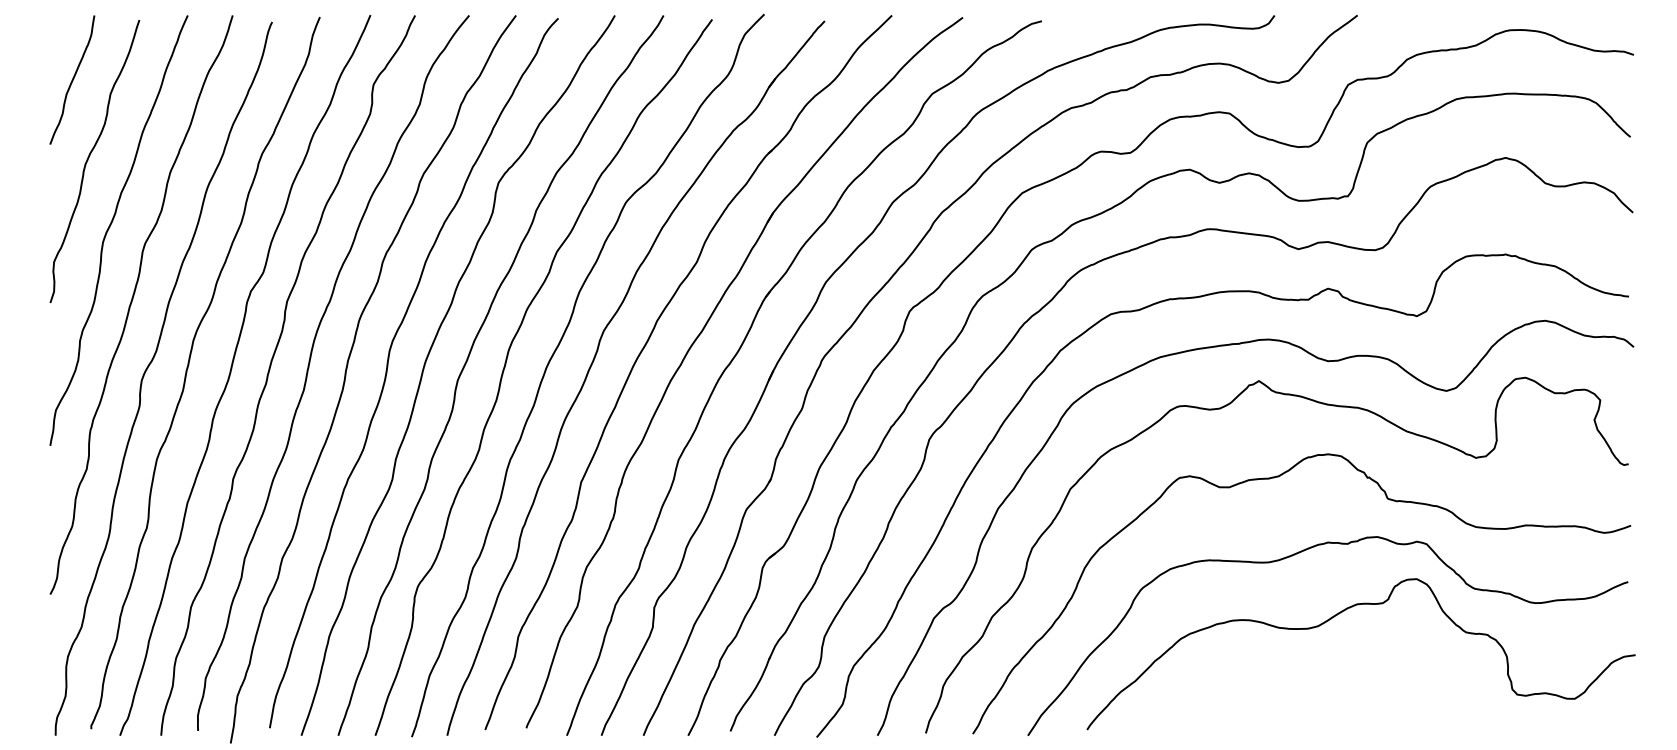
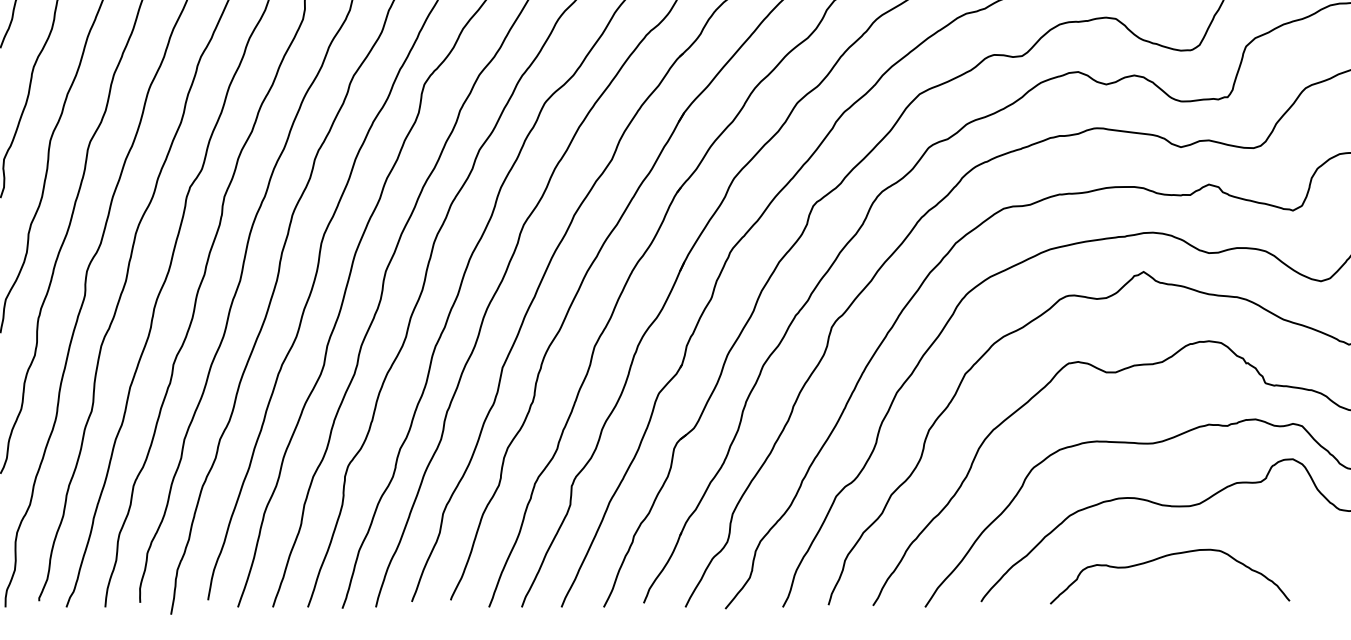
curve: (1279, 683) -> (1163, 557), added

